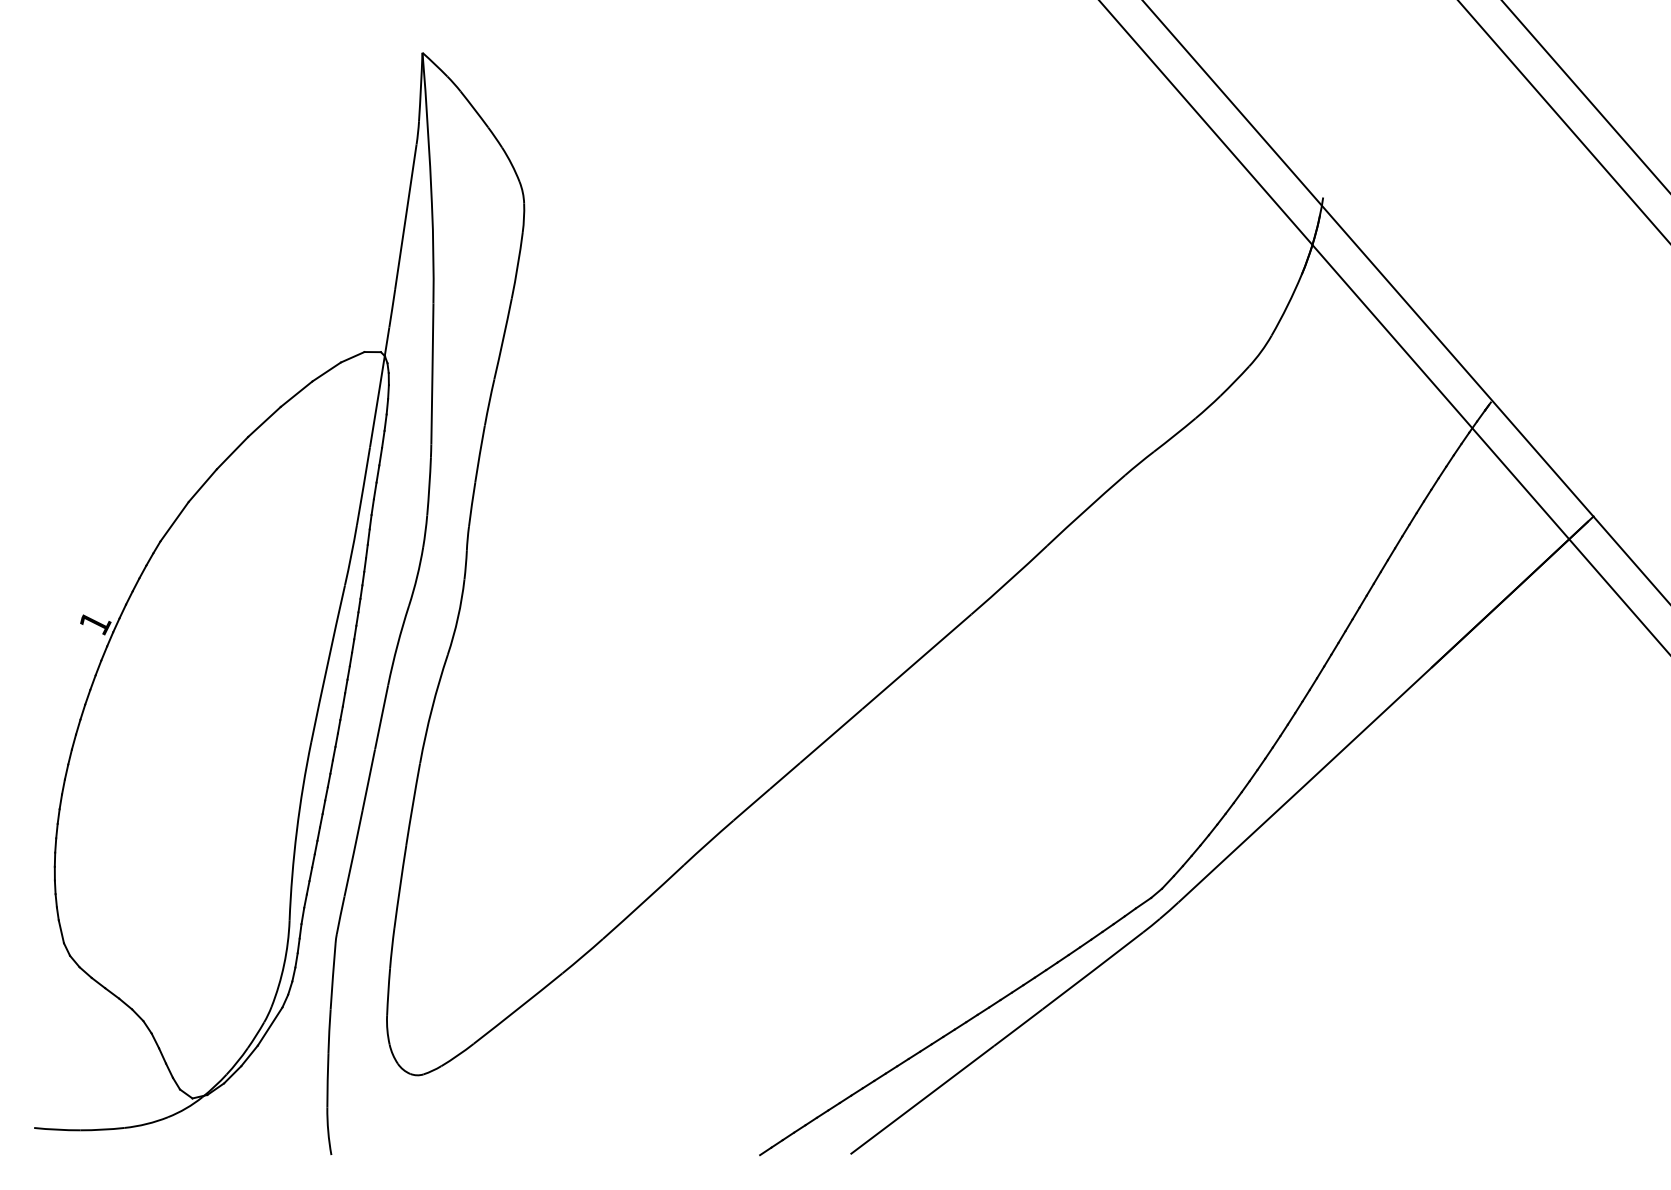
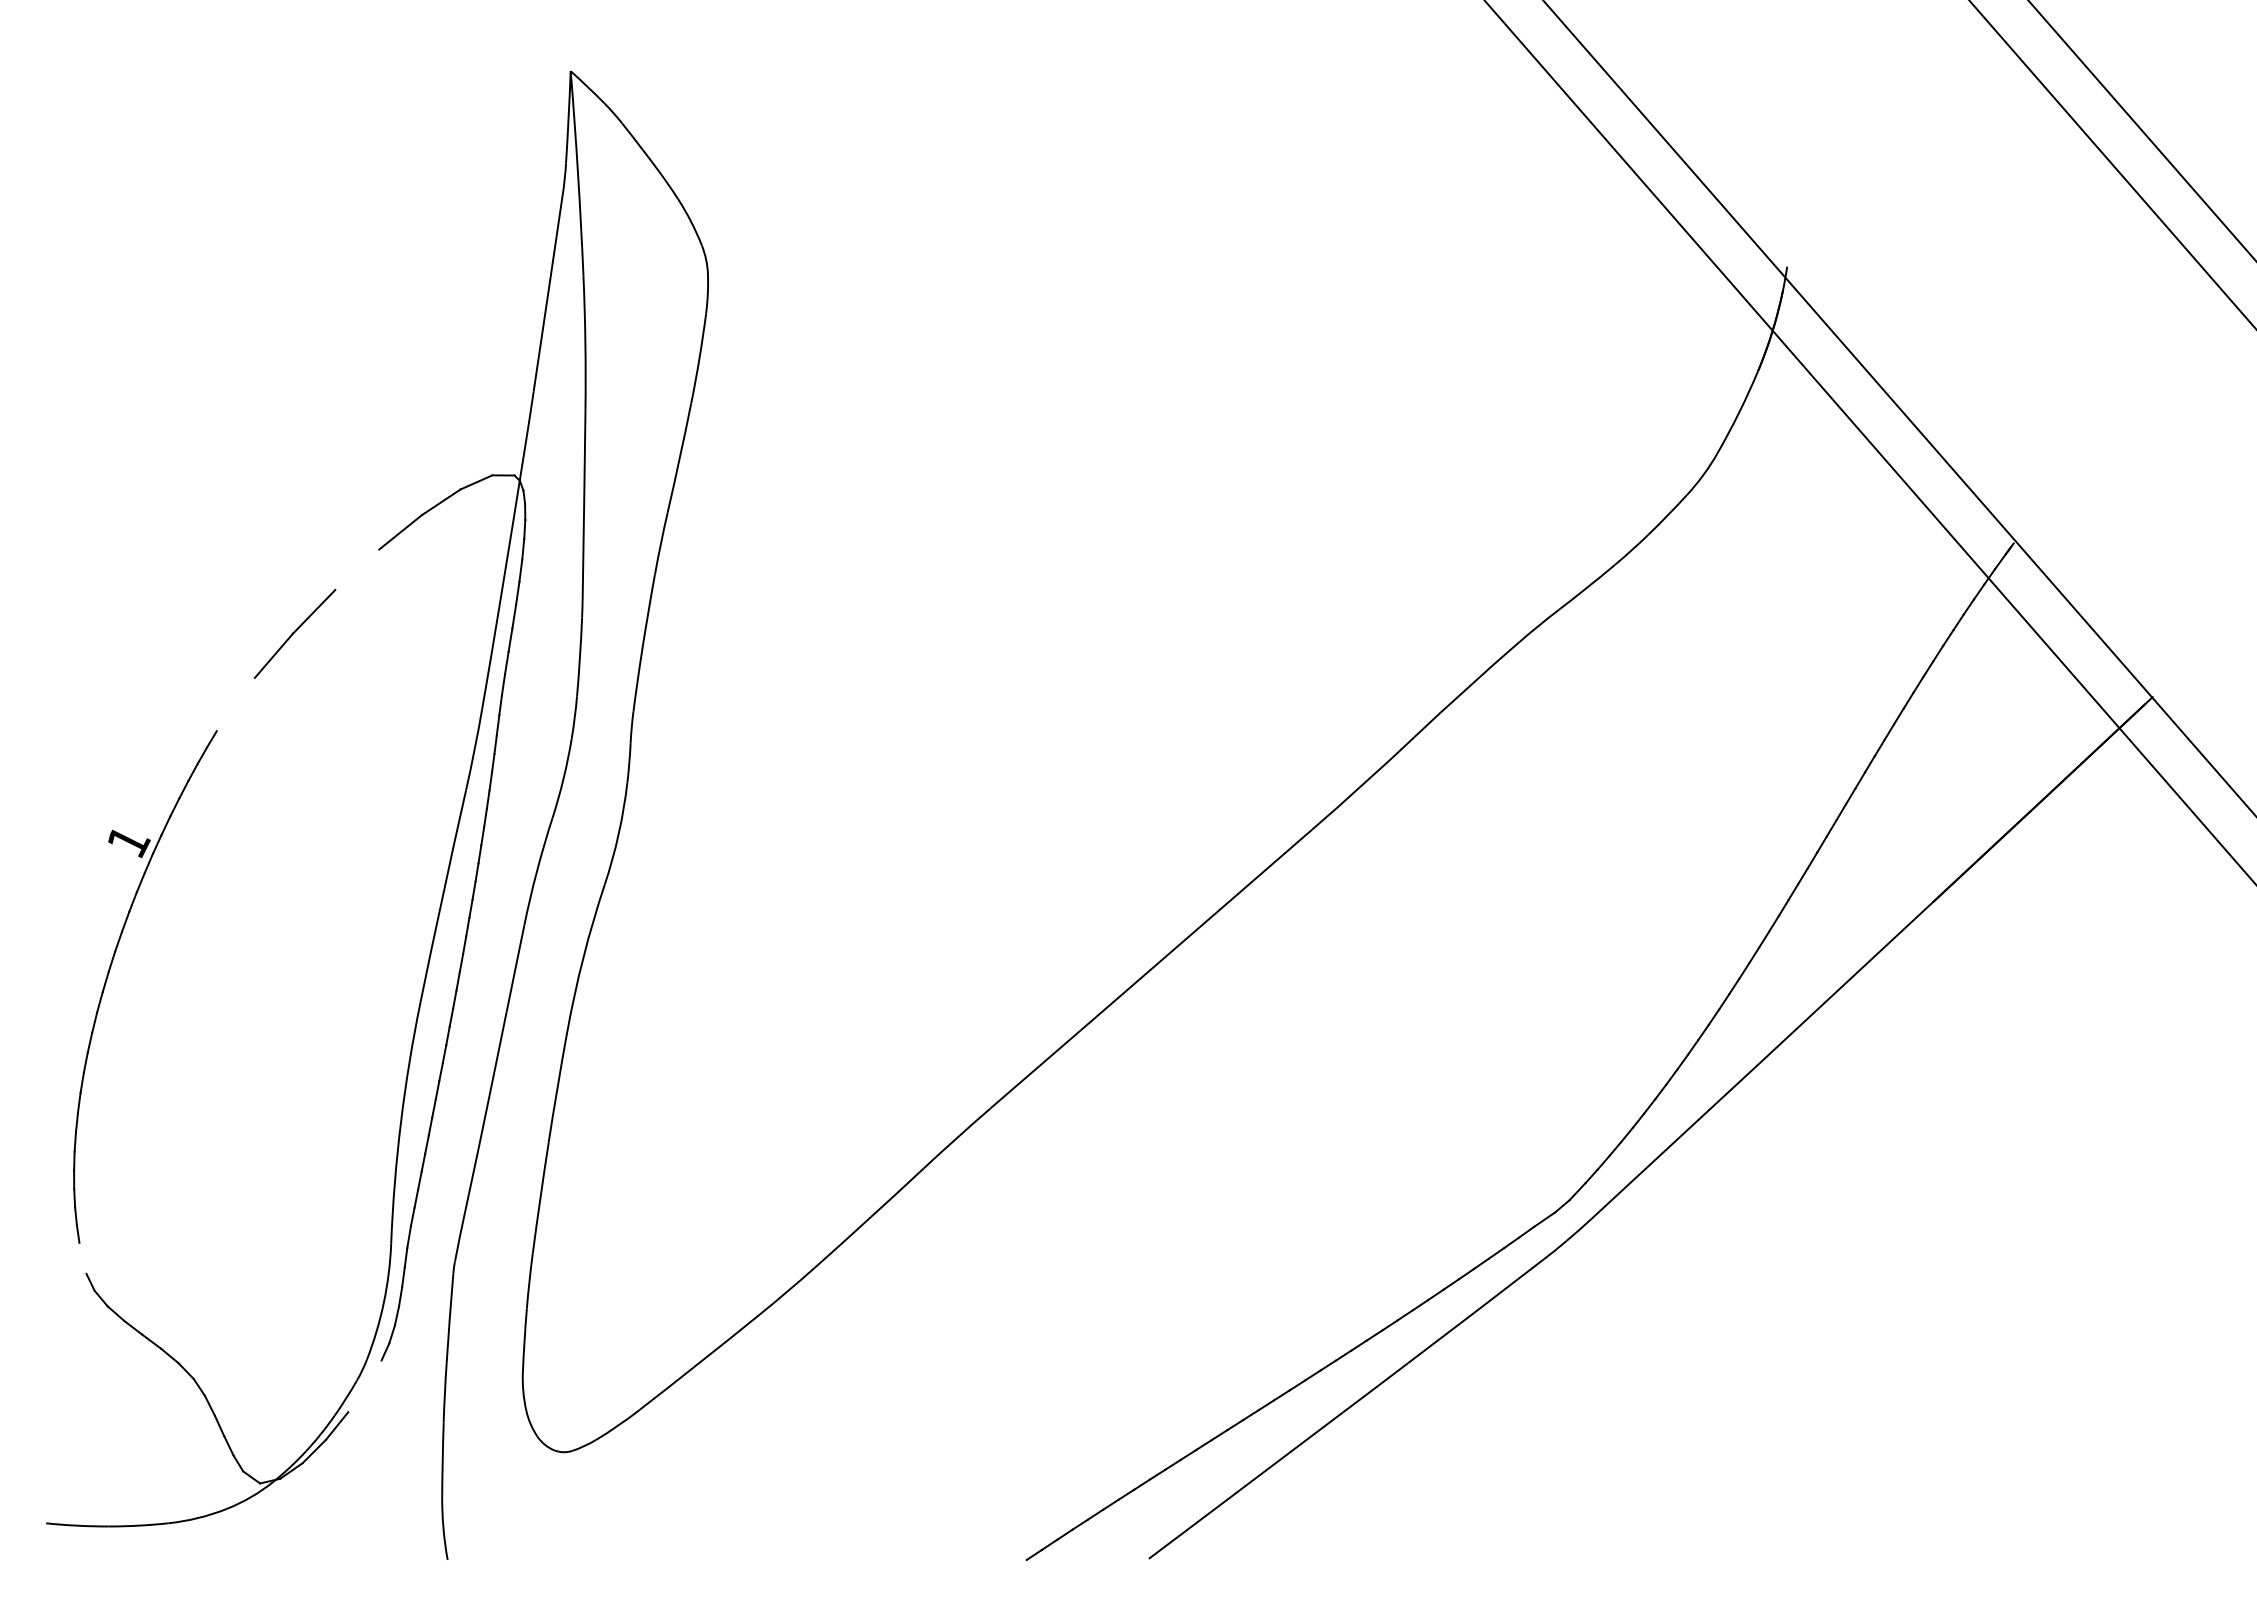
line: (264, 421) -> (357, 569), removed
line: (174, 521) -> (235, 704), removed
line: (61, 931) -> (82, 1257), removed
line: (269, 1026) -> (364, 1386), removed

